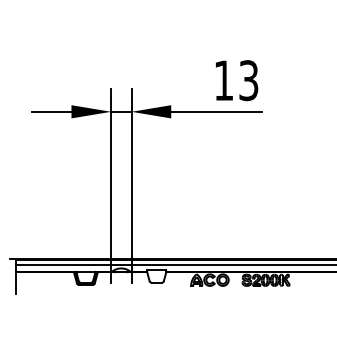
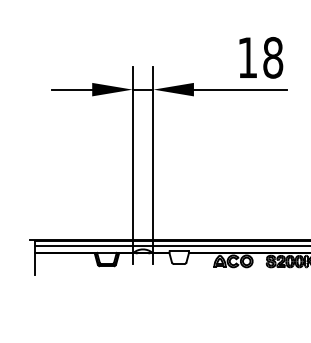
text: (248, 80) -> (272, 57), 13 -> 18

